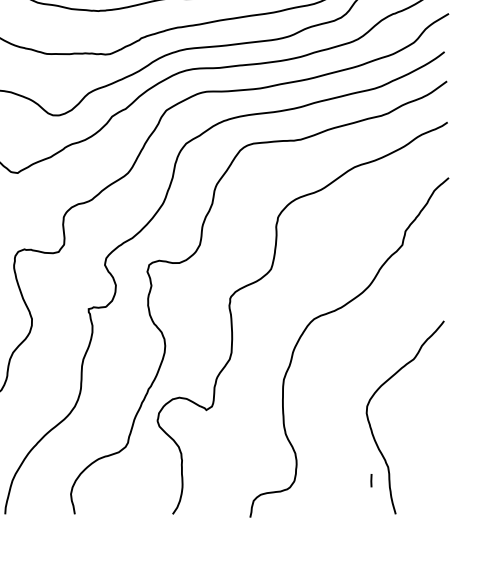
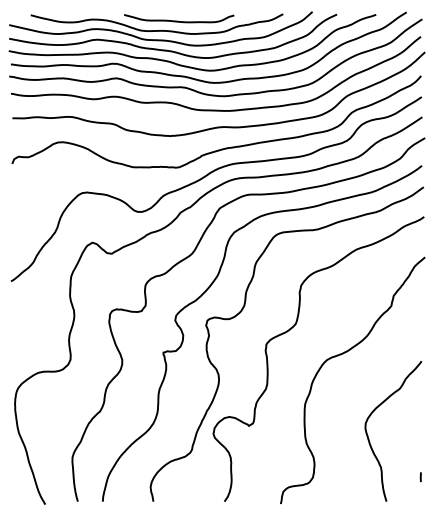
line: (370, 481) -> (420, 477), moved

